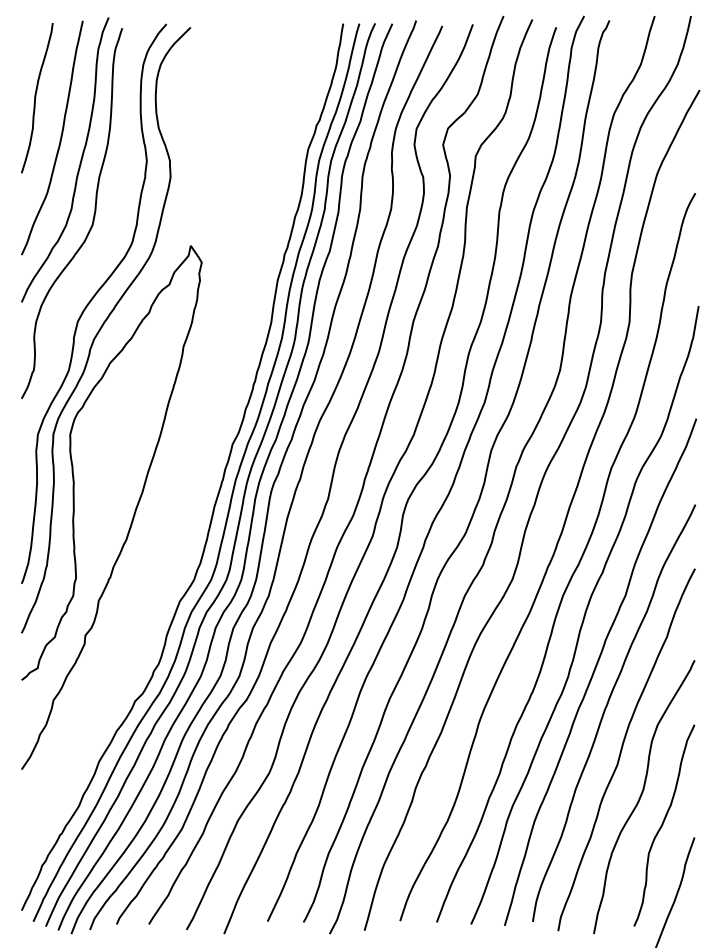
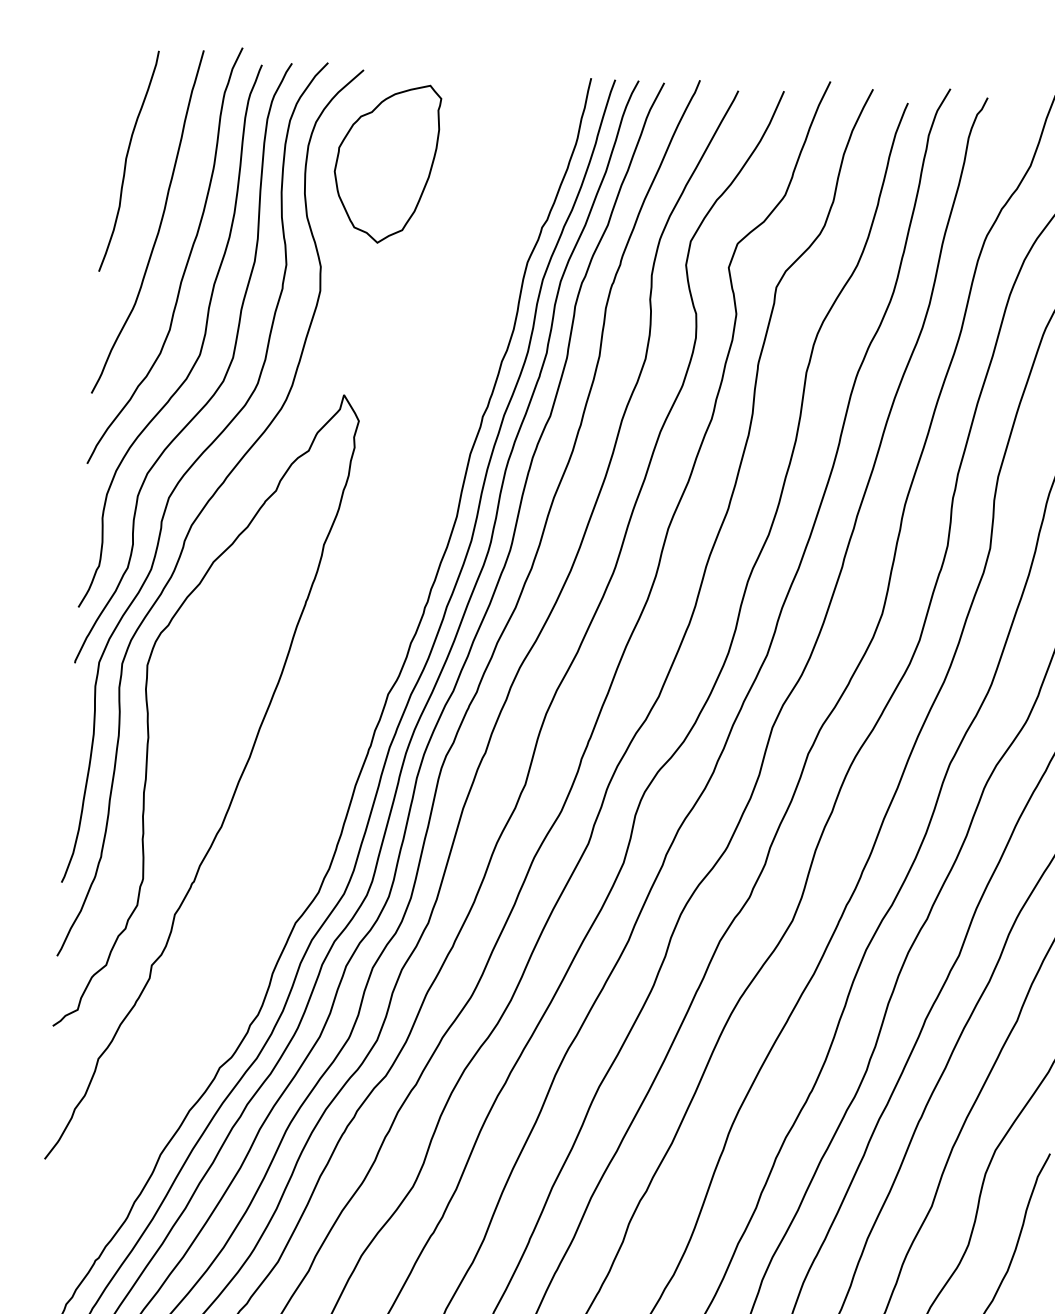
part: (209, 88) -> (386, 162), added
curve: (105, 245) -> (217, 386), added

